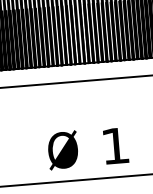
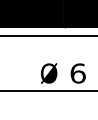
text: (114, 146) -> (77, 73), 1 -> 6

